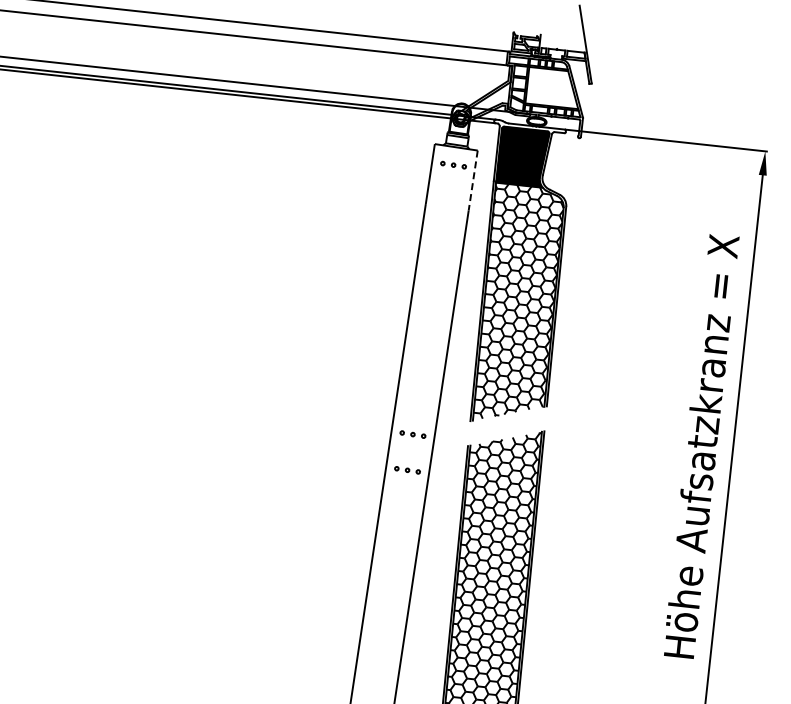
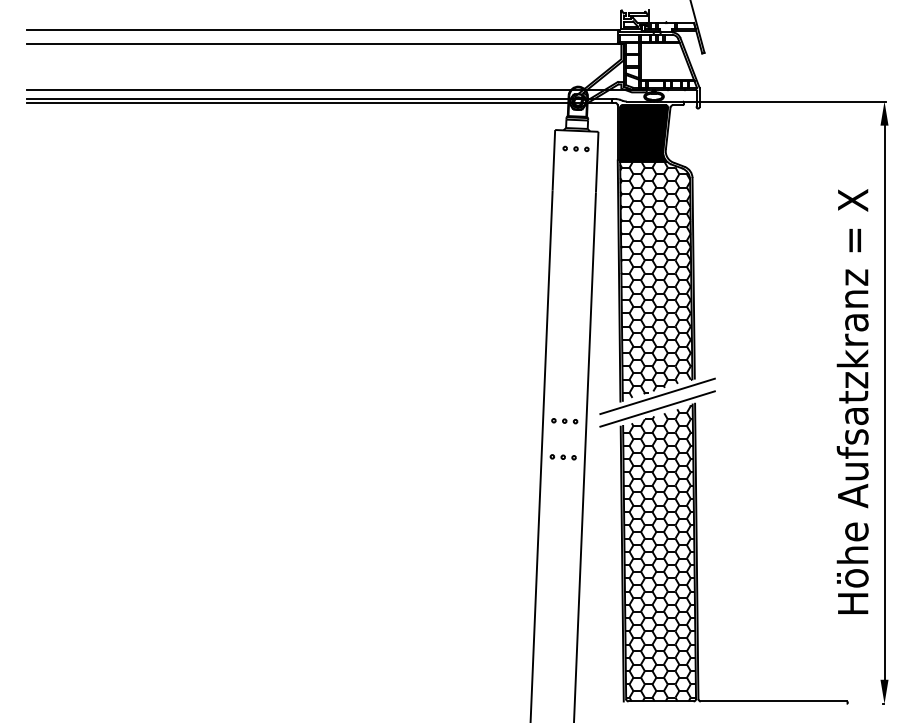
line: (473, 180) -> (597, 162), dashed -> solid
line: (507, 420) -> (657, 396), added
line: (506, 432) -> (657, 408), added

